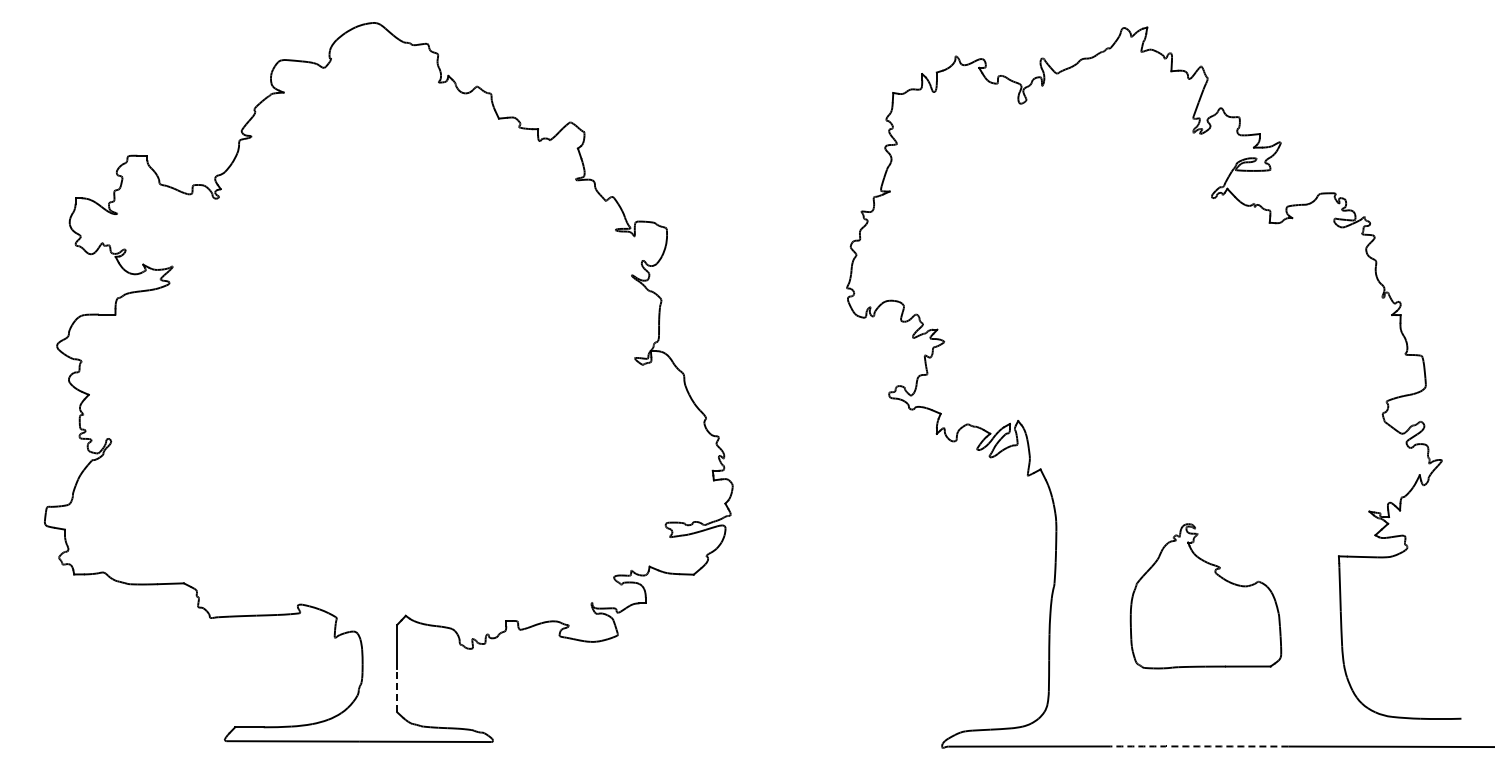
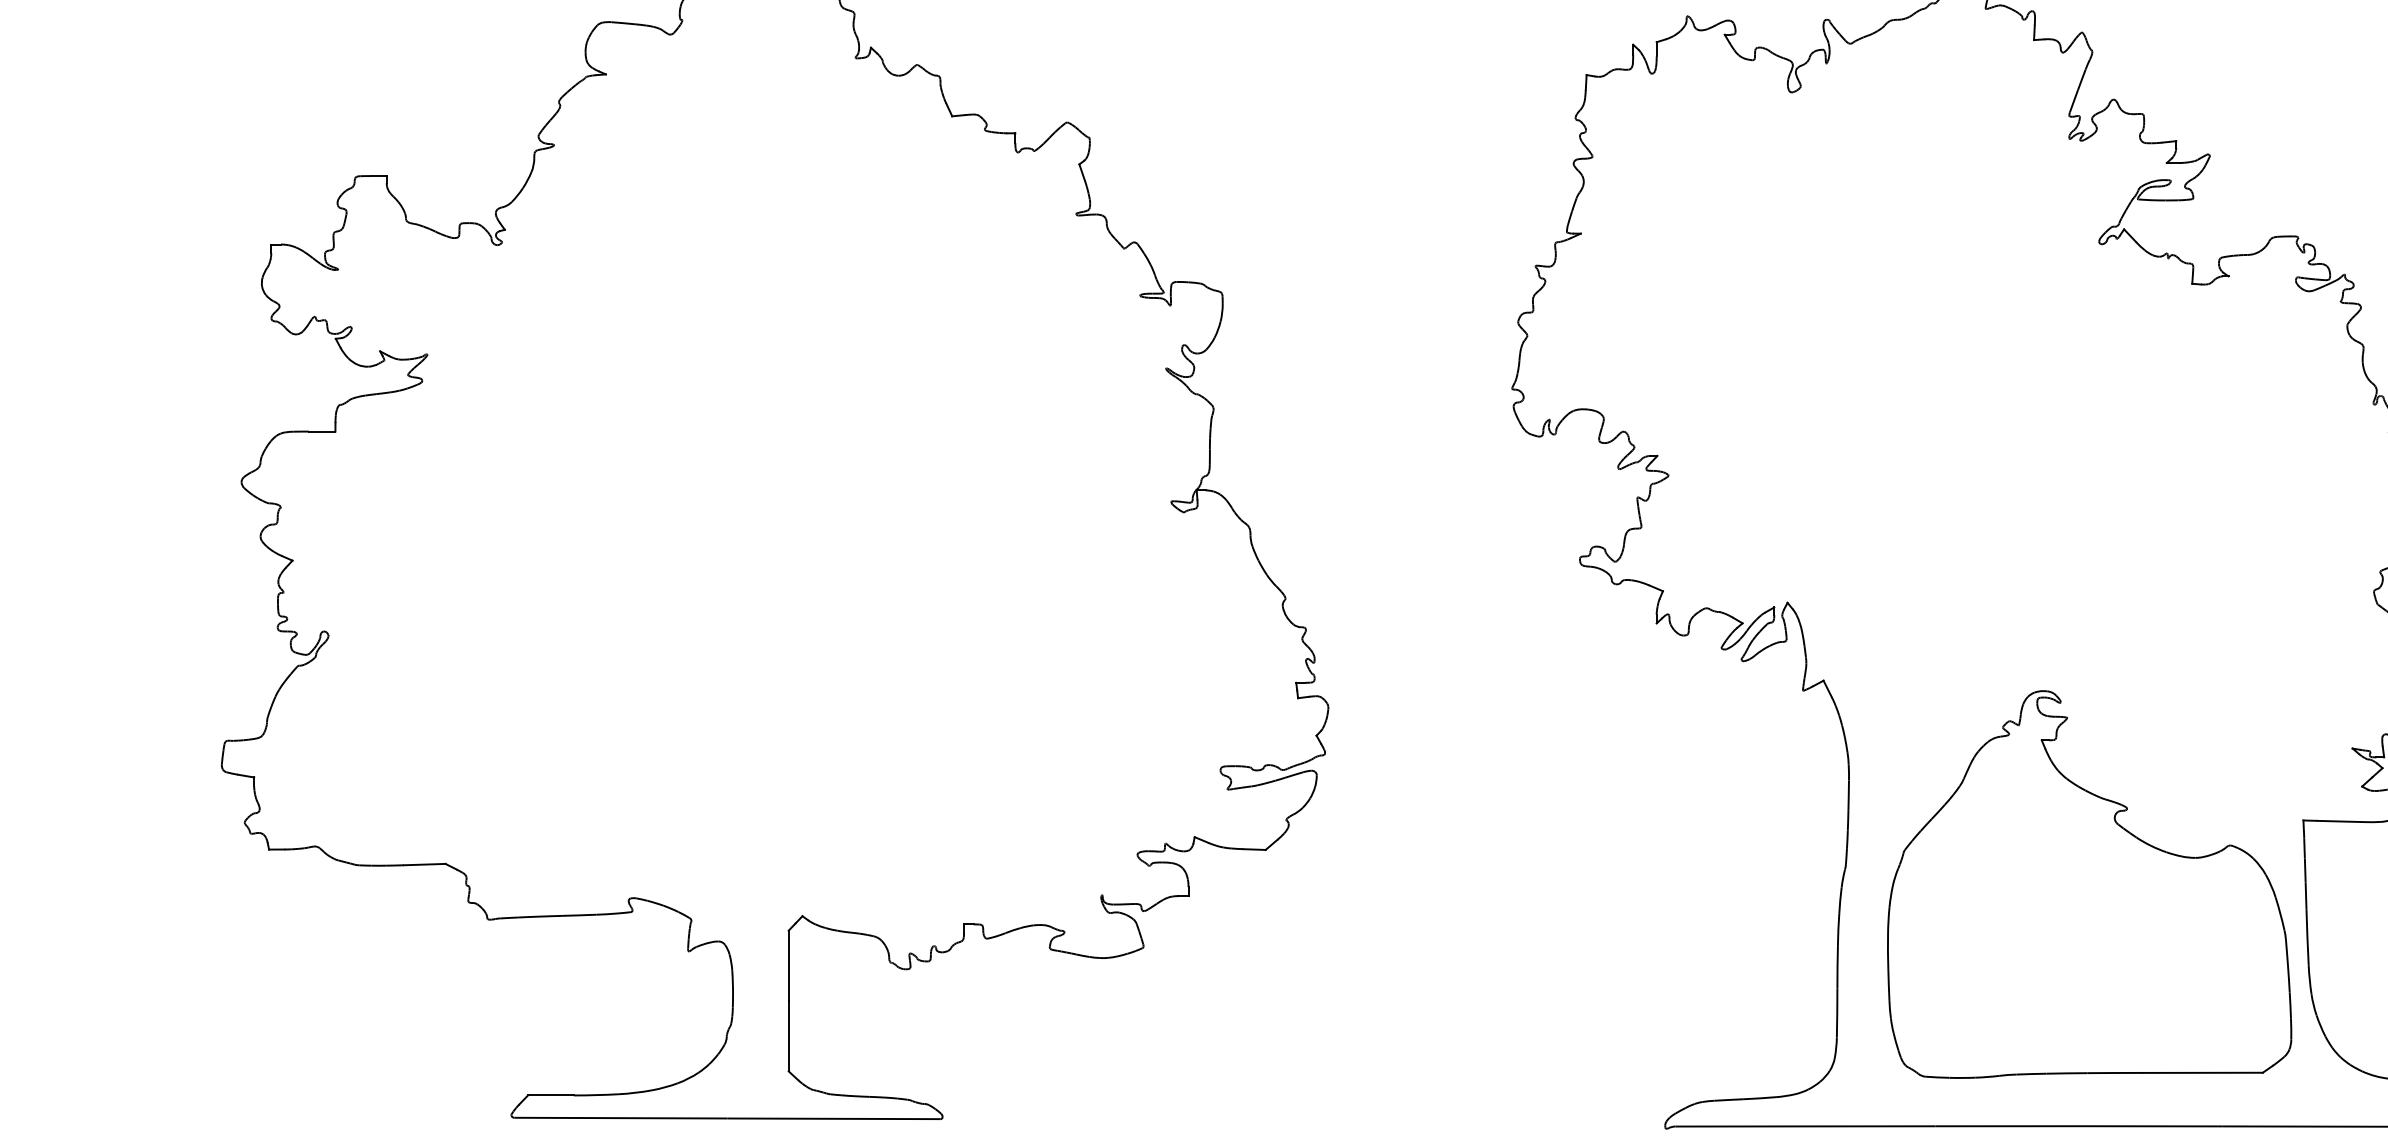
part: (1205, 596) -> (2088, 885), size x1.67
line: (397, 690) -> (789, 1036), dashed -> solid
arc: (1199, 746) -> (2079, 1126), dashed -> solid

